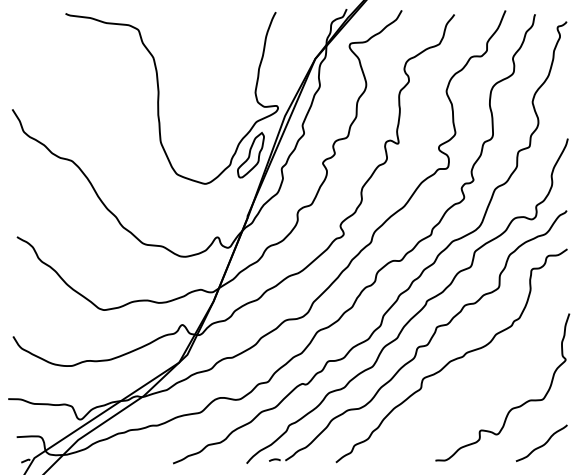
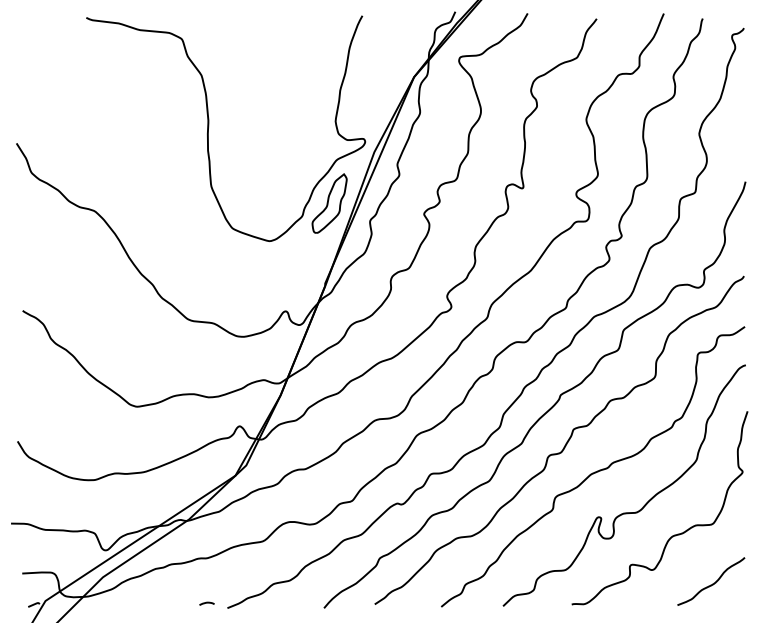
curve: (474, 390) -> (623, 512), added
curve: (274, 460) -> (206, 603), moved

